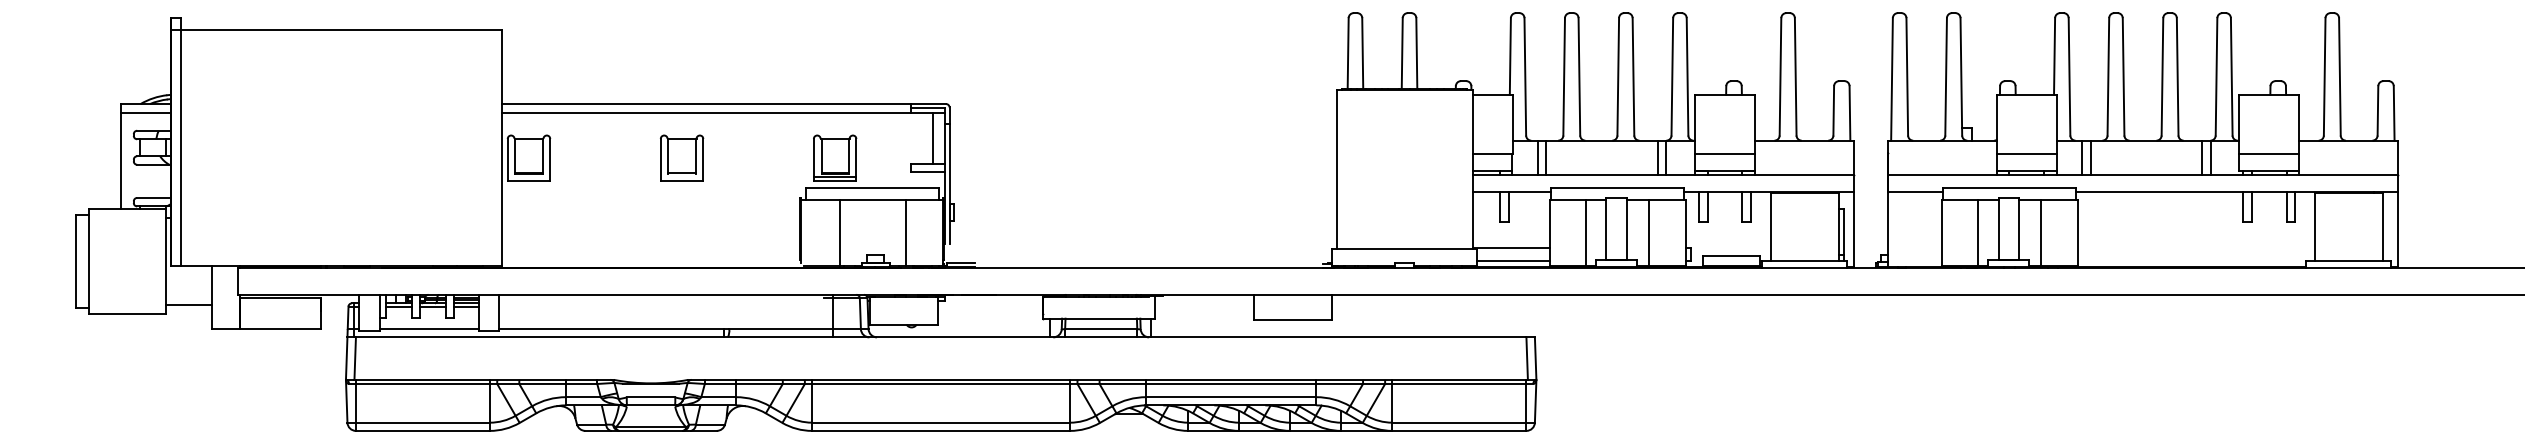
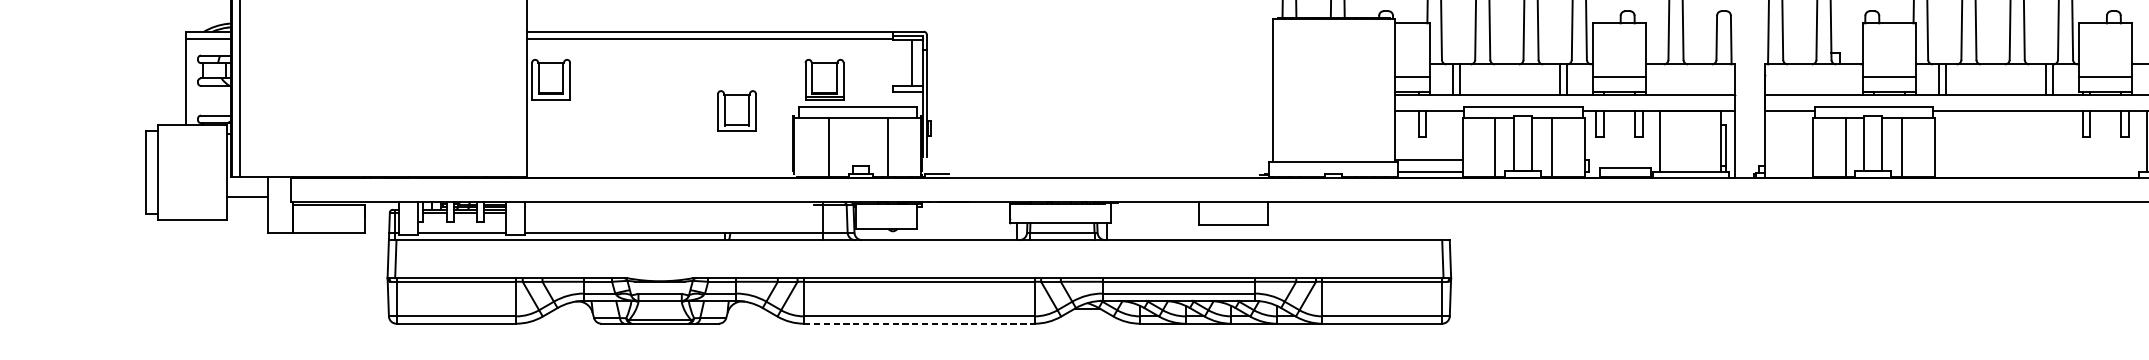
part: (682, 157) -> (737, 110), moved
line: (188, 305) -> (246, 197), moved
line: (941, 430) -> (919, 323), solid -> dashed

